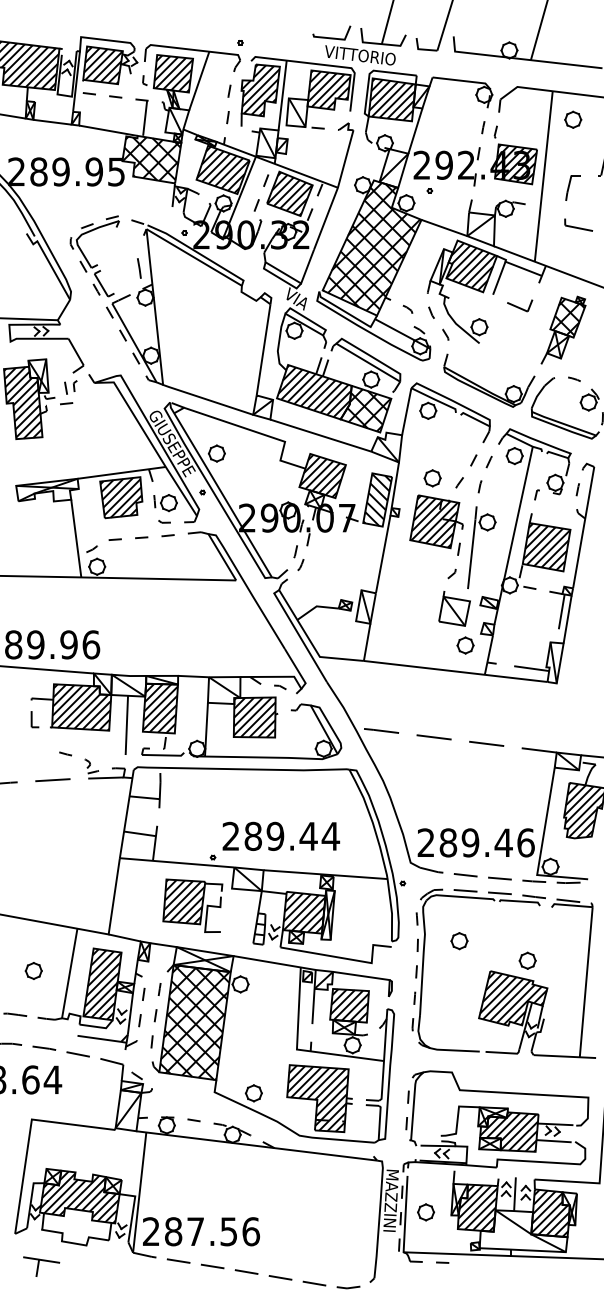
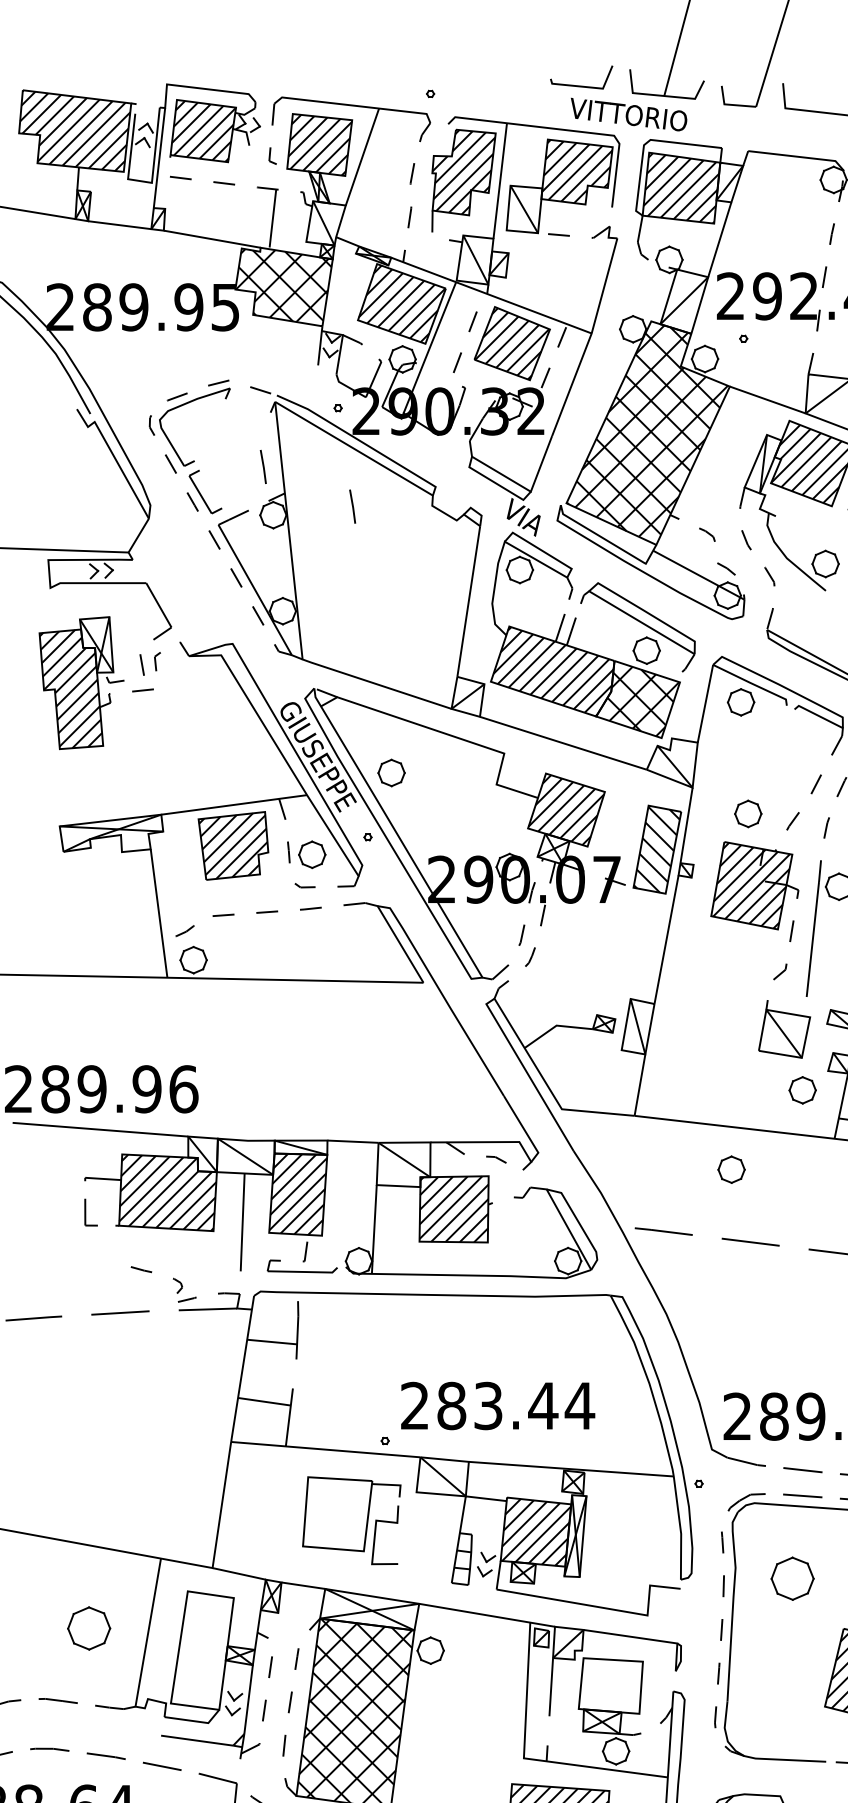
line: (193, 292) -> (352, 506), added
part: (422, 693) -> (731, 1169), added
text: (275, 836) -> (488, 1406), 289.44 -> 283.44
hatch: (183, 901) -> (336, 1513), removed
part: (459, 941) -> (792, 1579), size x1.6
part: (33, 970) -> (88, 1627), size x1.6
hatch: (102, 984) -> (202, 1650), removed
hatch: (349, 1005) -> (610, 1685), removed

